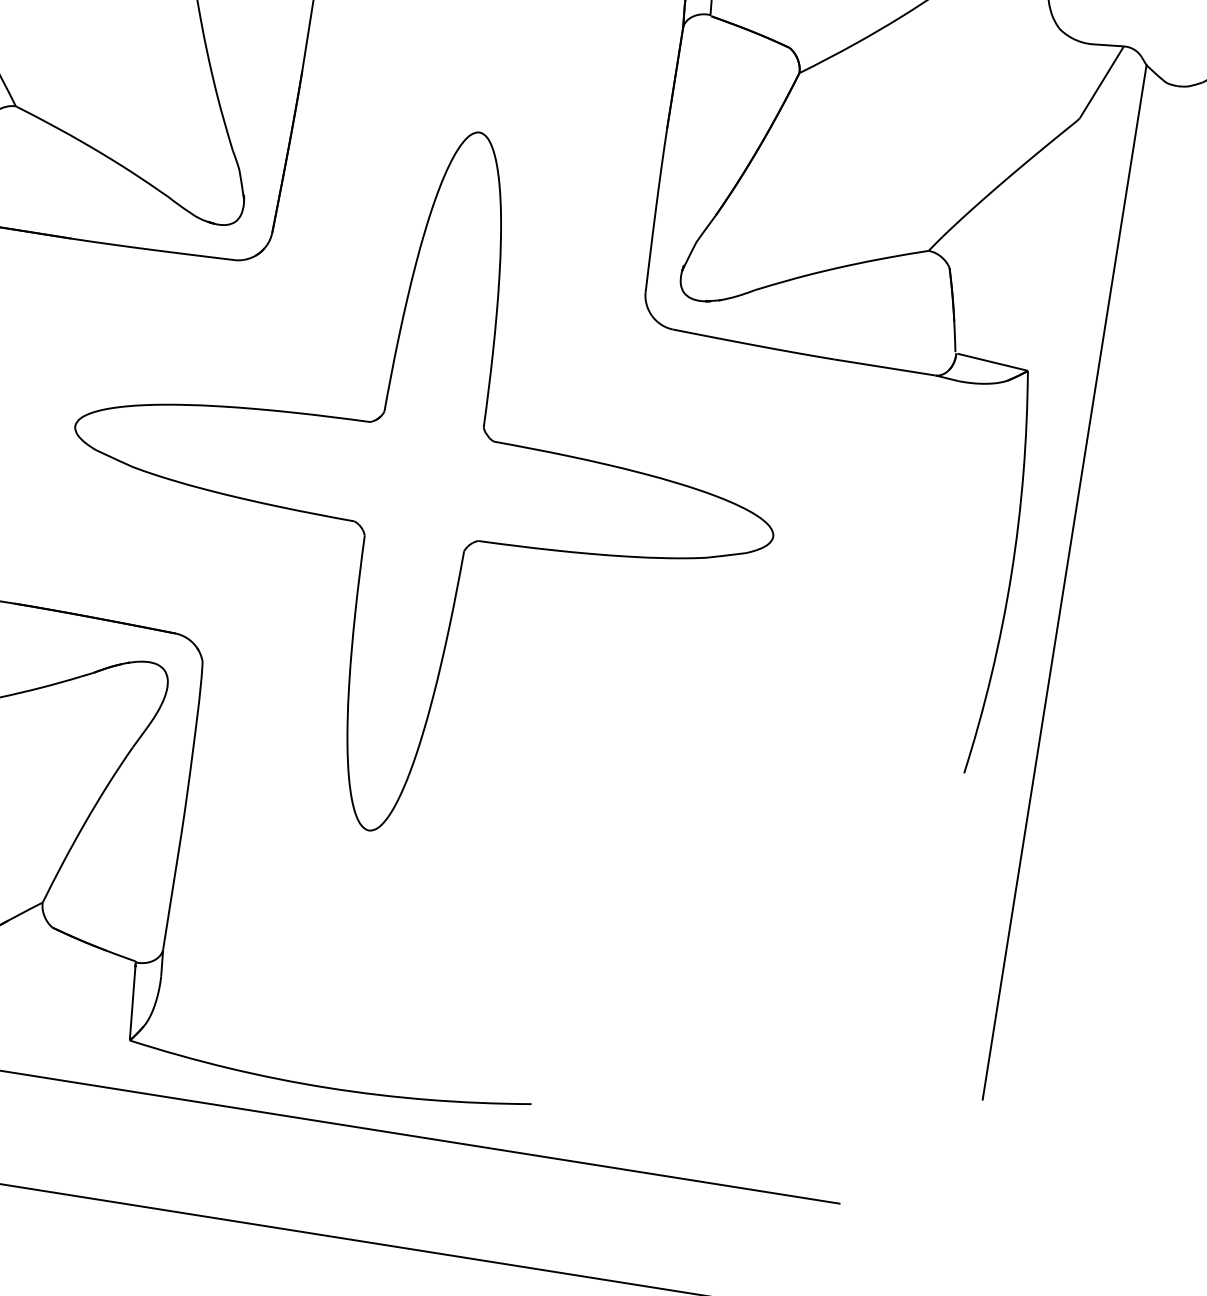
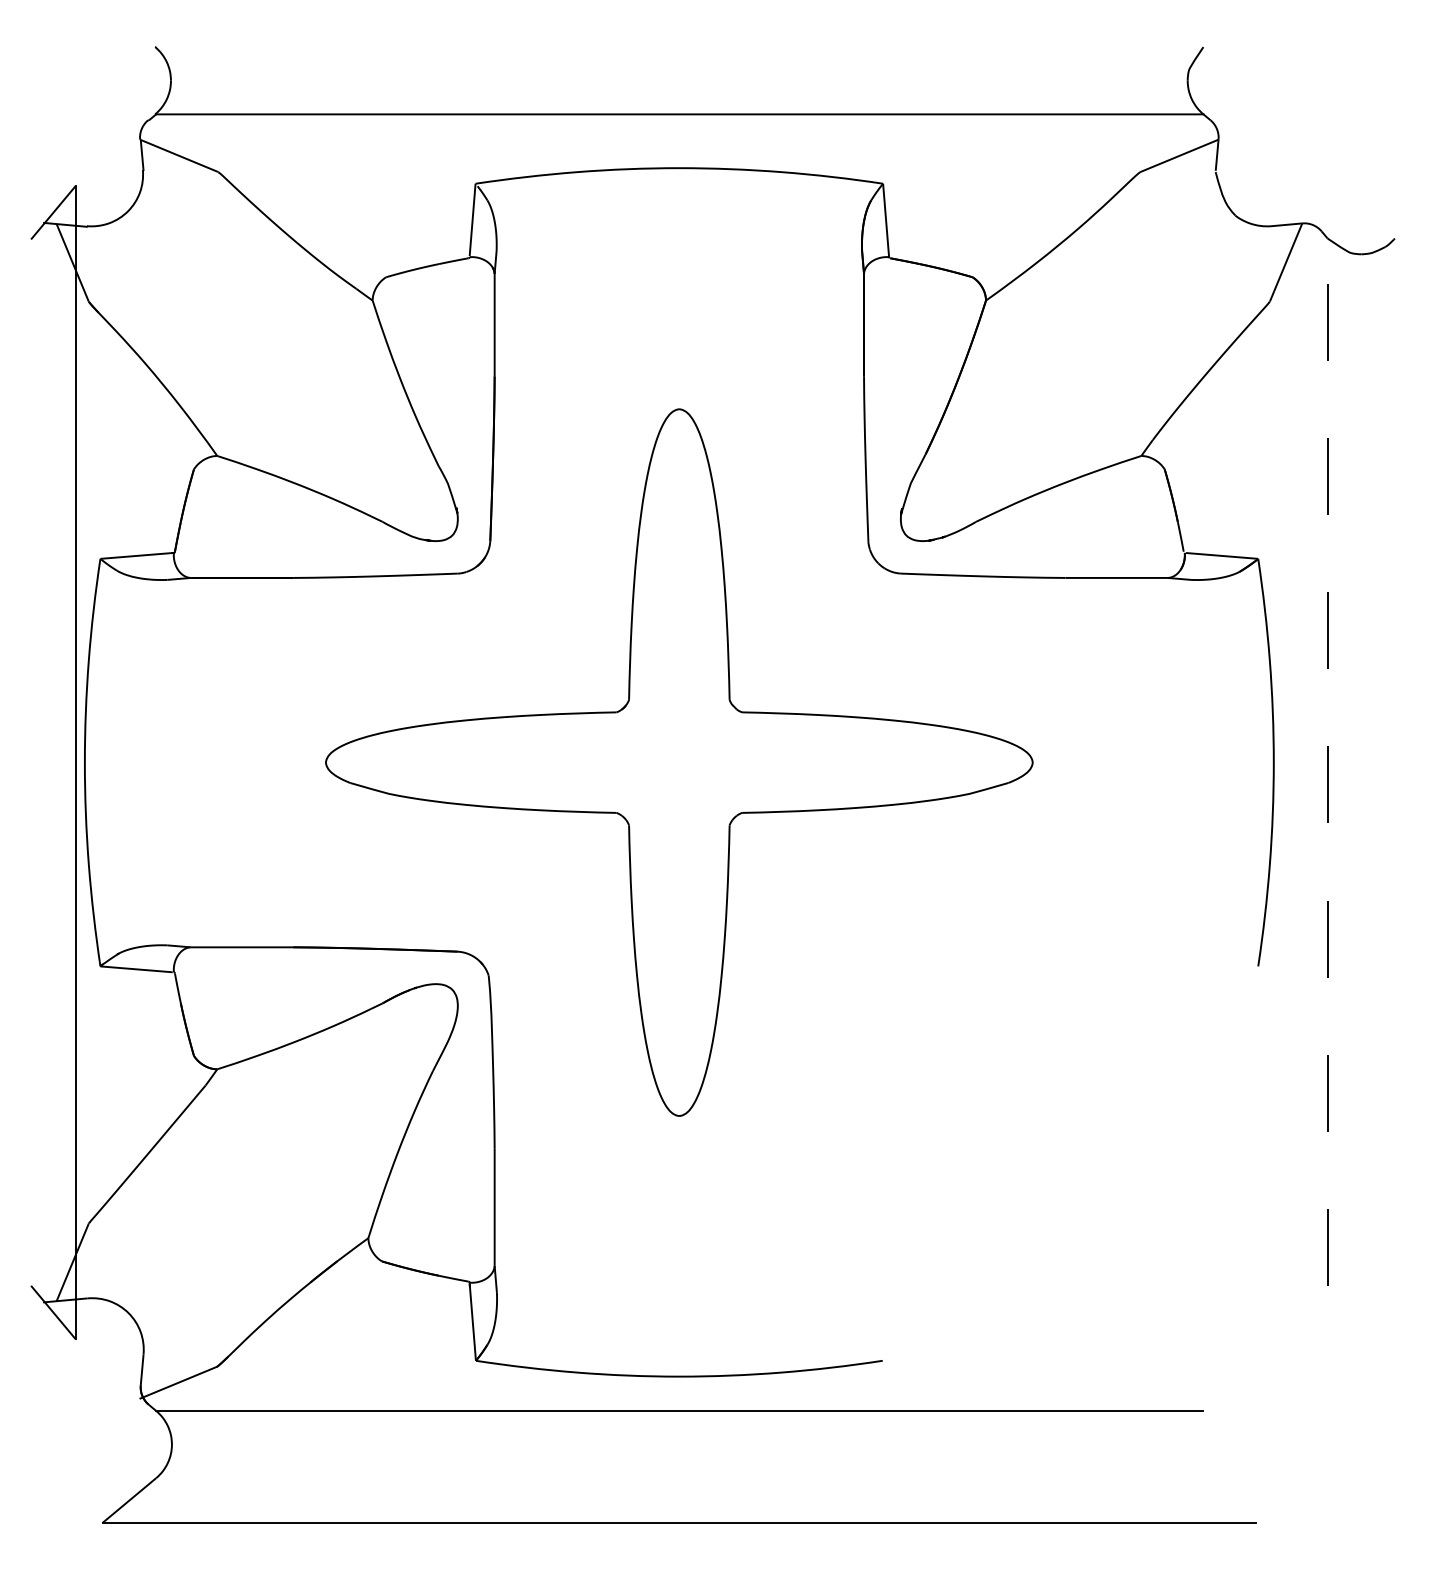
line: (1064, 582) -> (1327, 762), solid -> dashed

